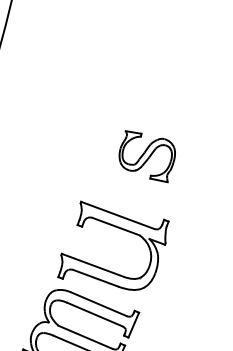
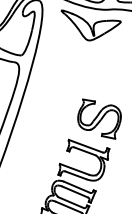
part: (147, 155) -> (99, 118), size x1.67

